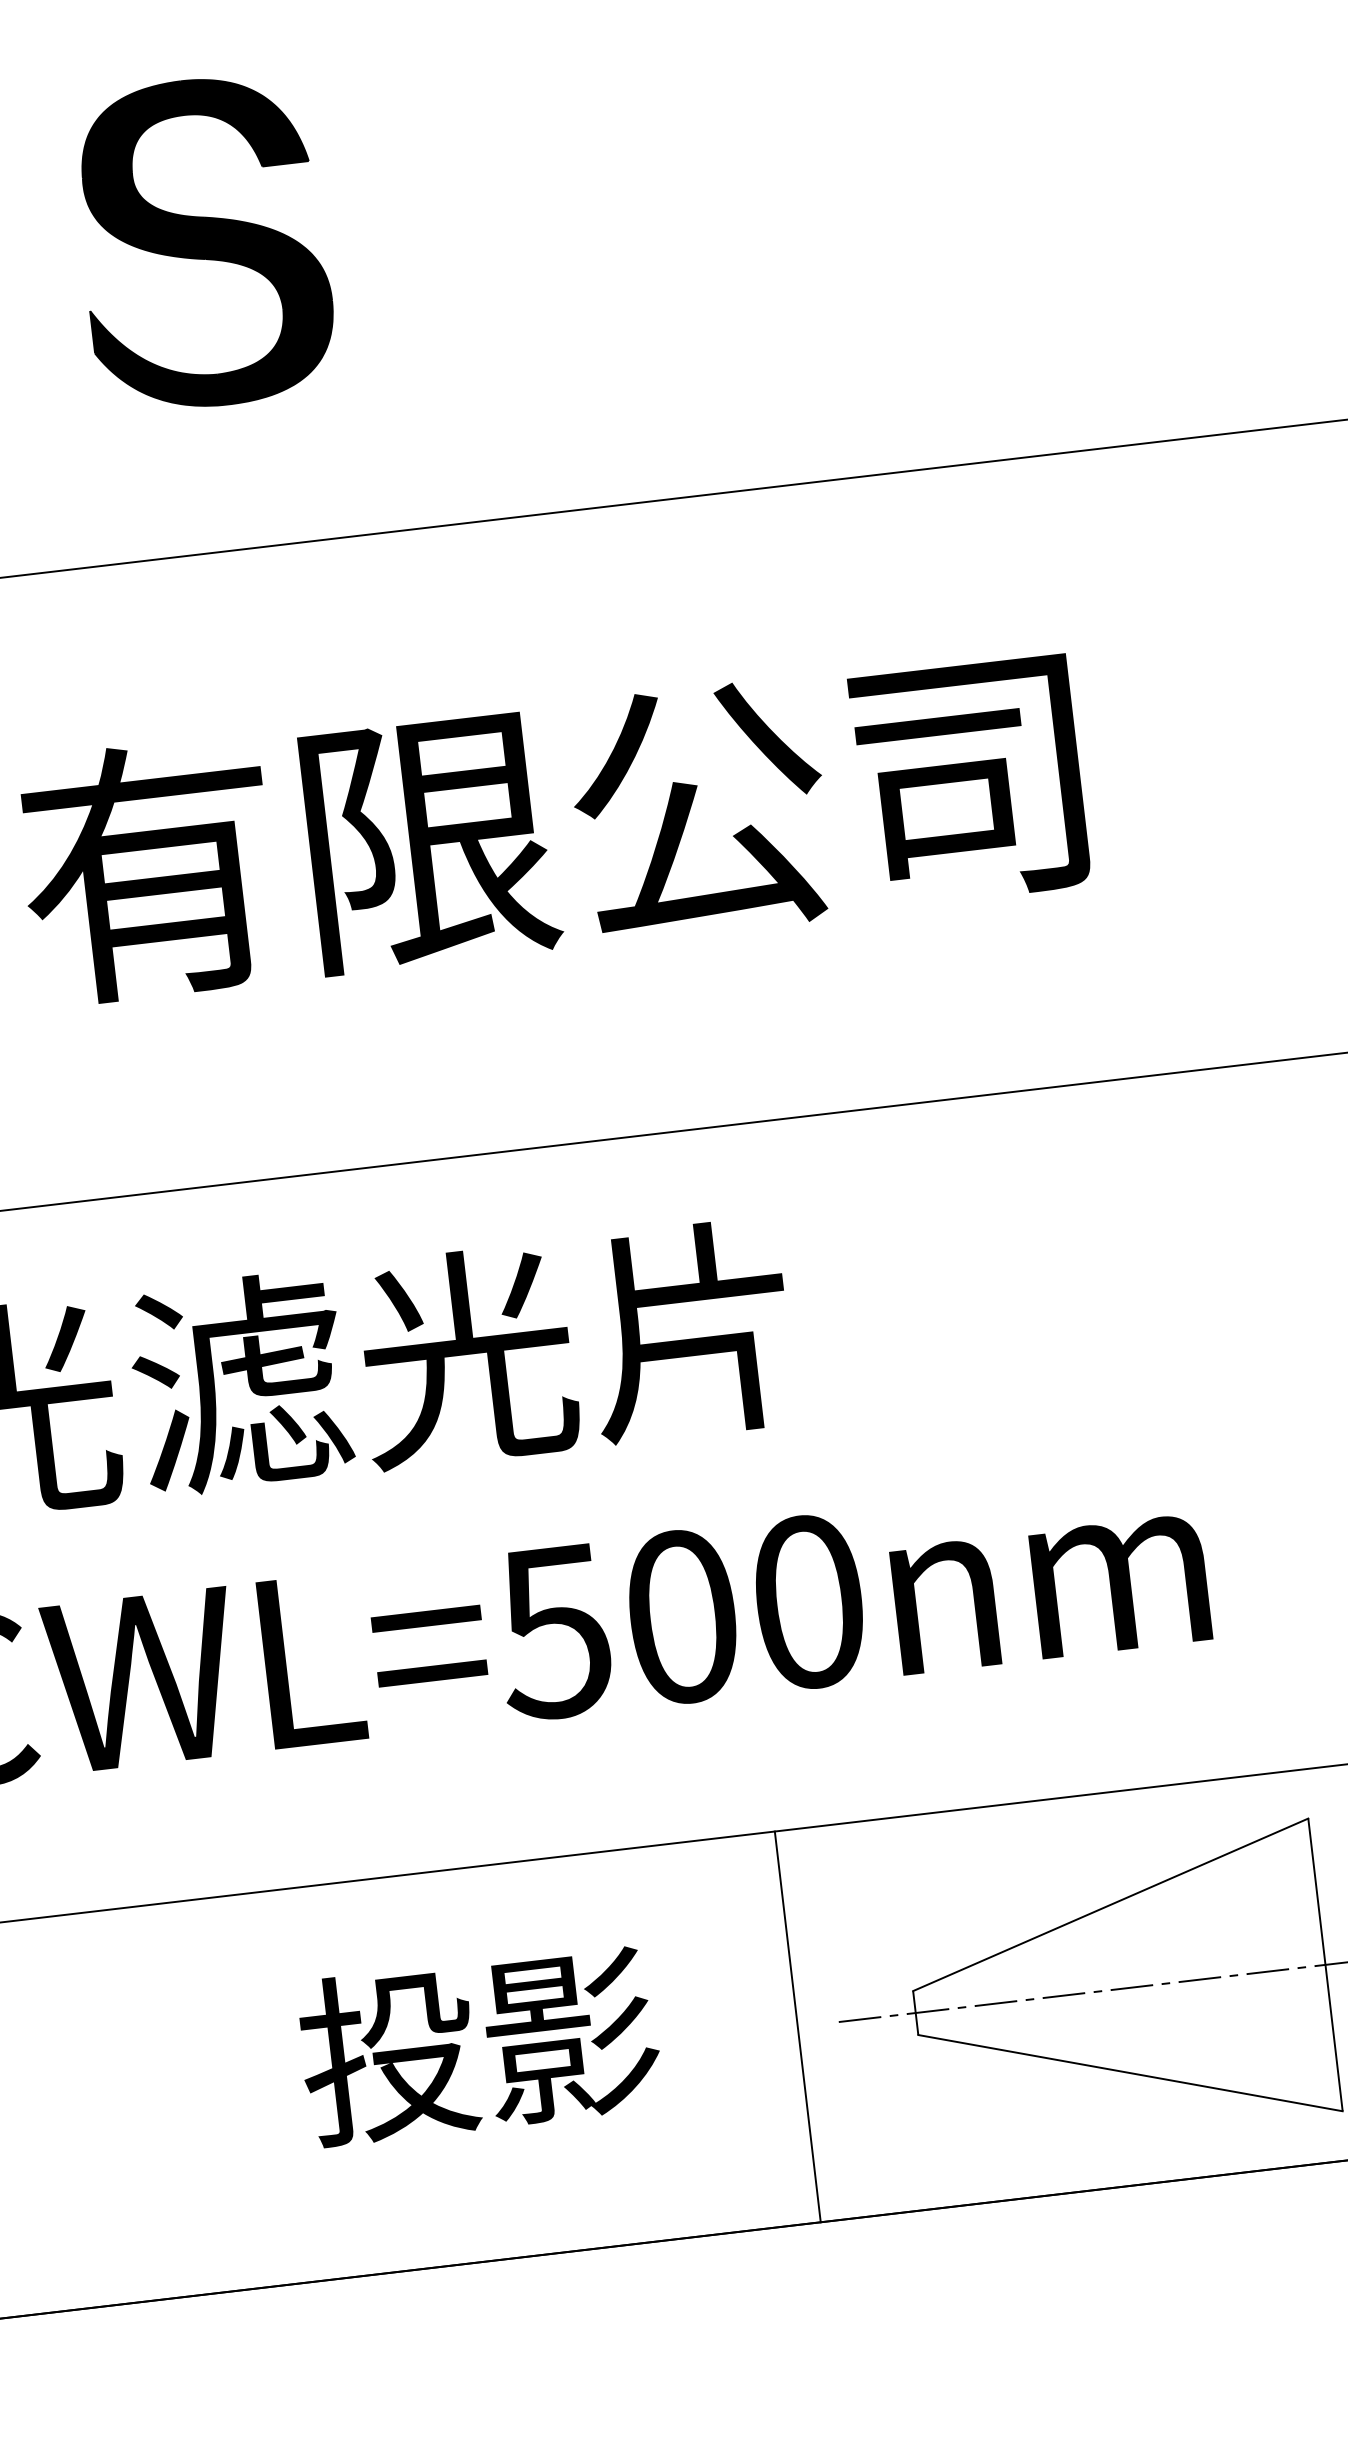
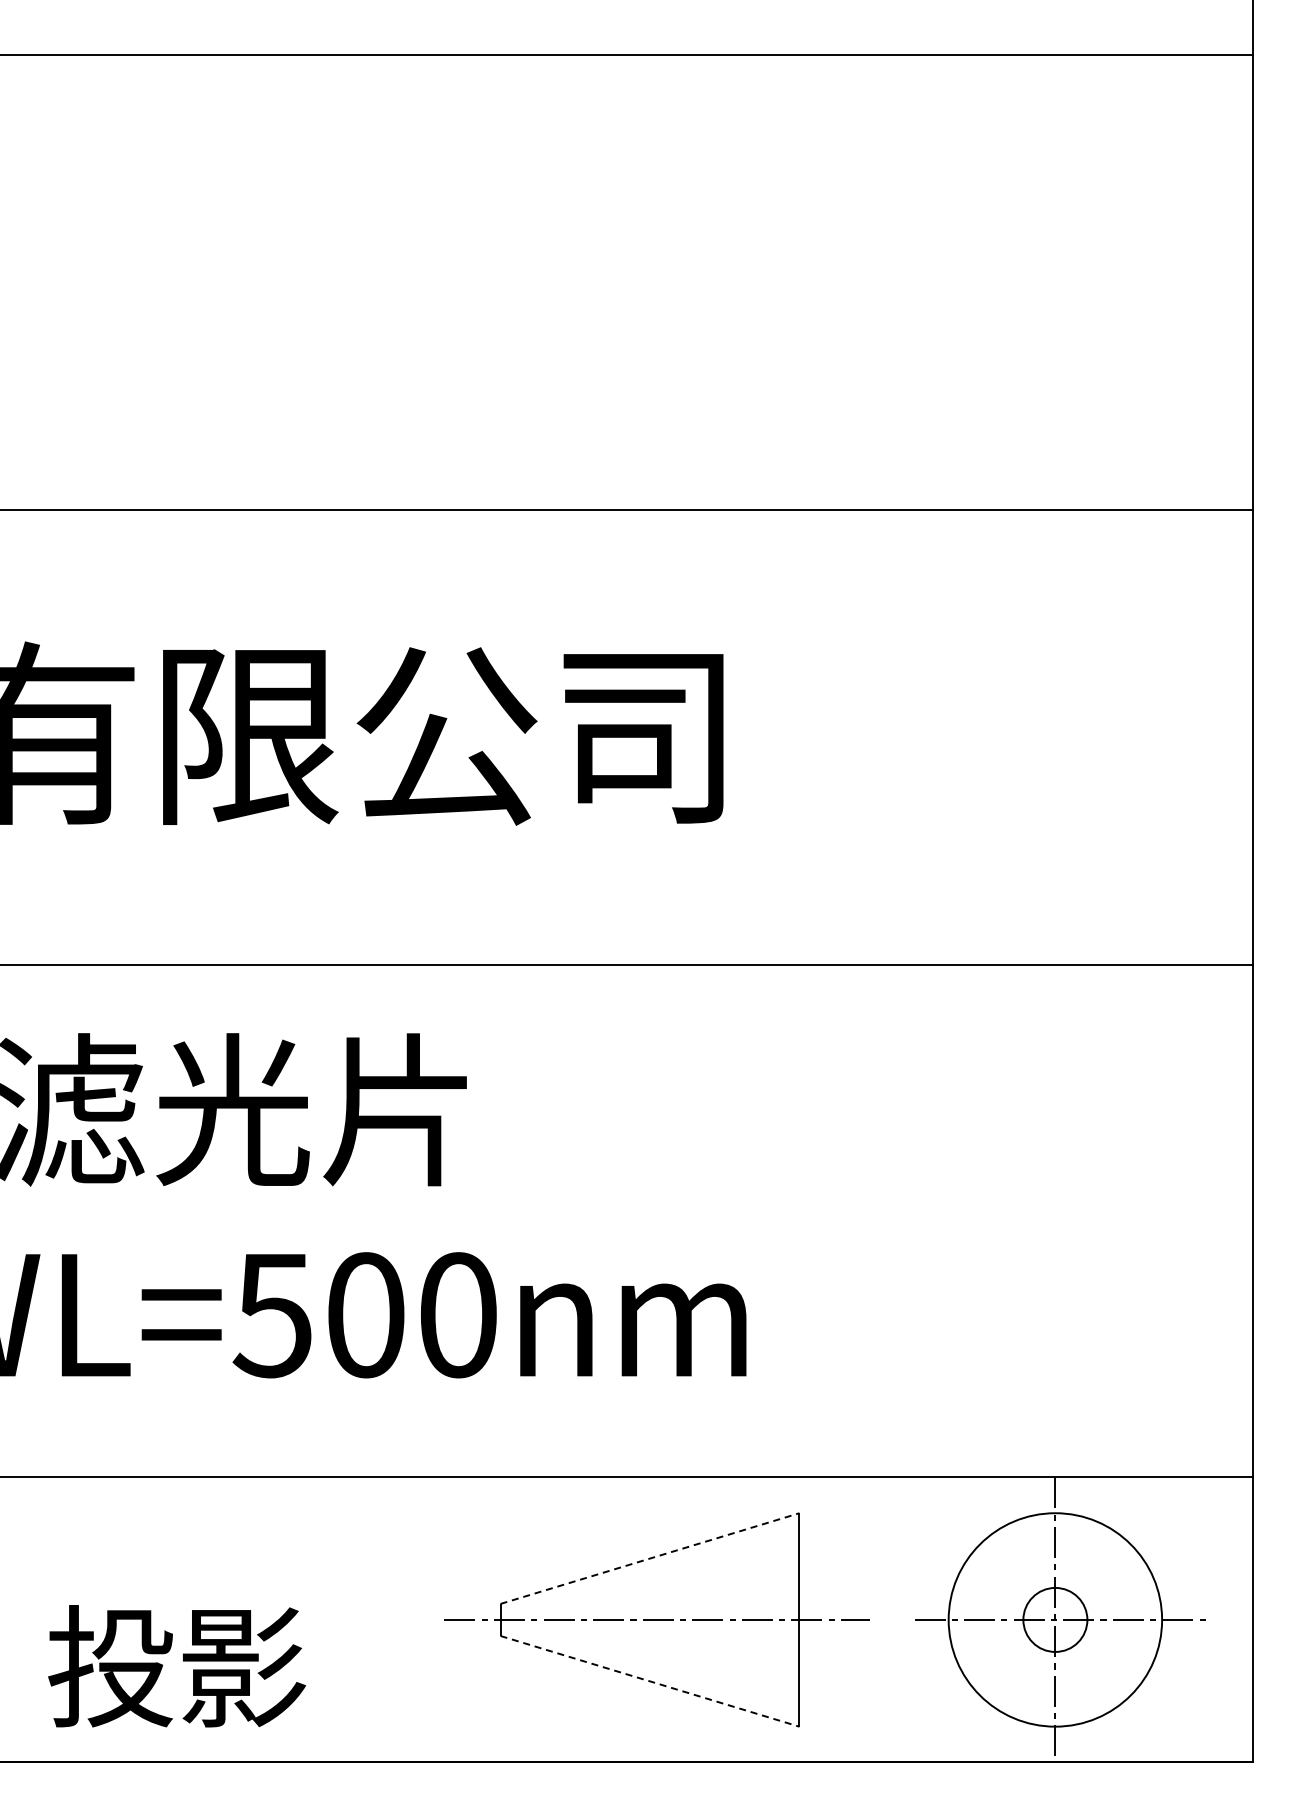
part: (203, 243) -> (137, 286), removed
line: (1111, 1904) -> (650, 1558), solid -> dashed
line: (797, 2026) -> (414, 1619), removed
text: (480, 2045) -> (177, 1666), moved
line: (1131, 2073) -> (650, 1681), solid -> dashed

